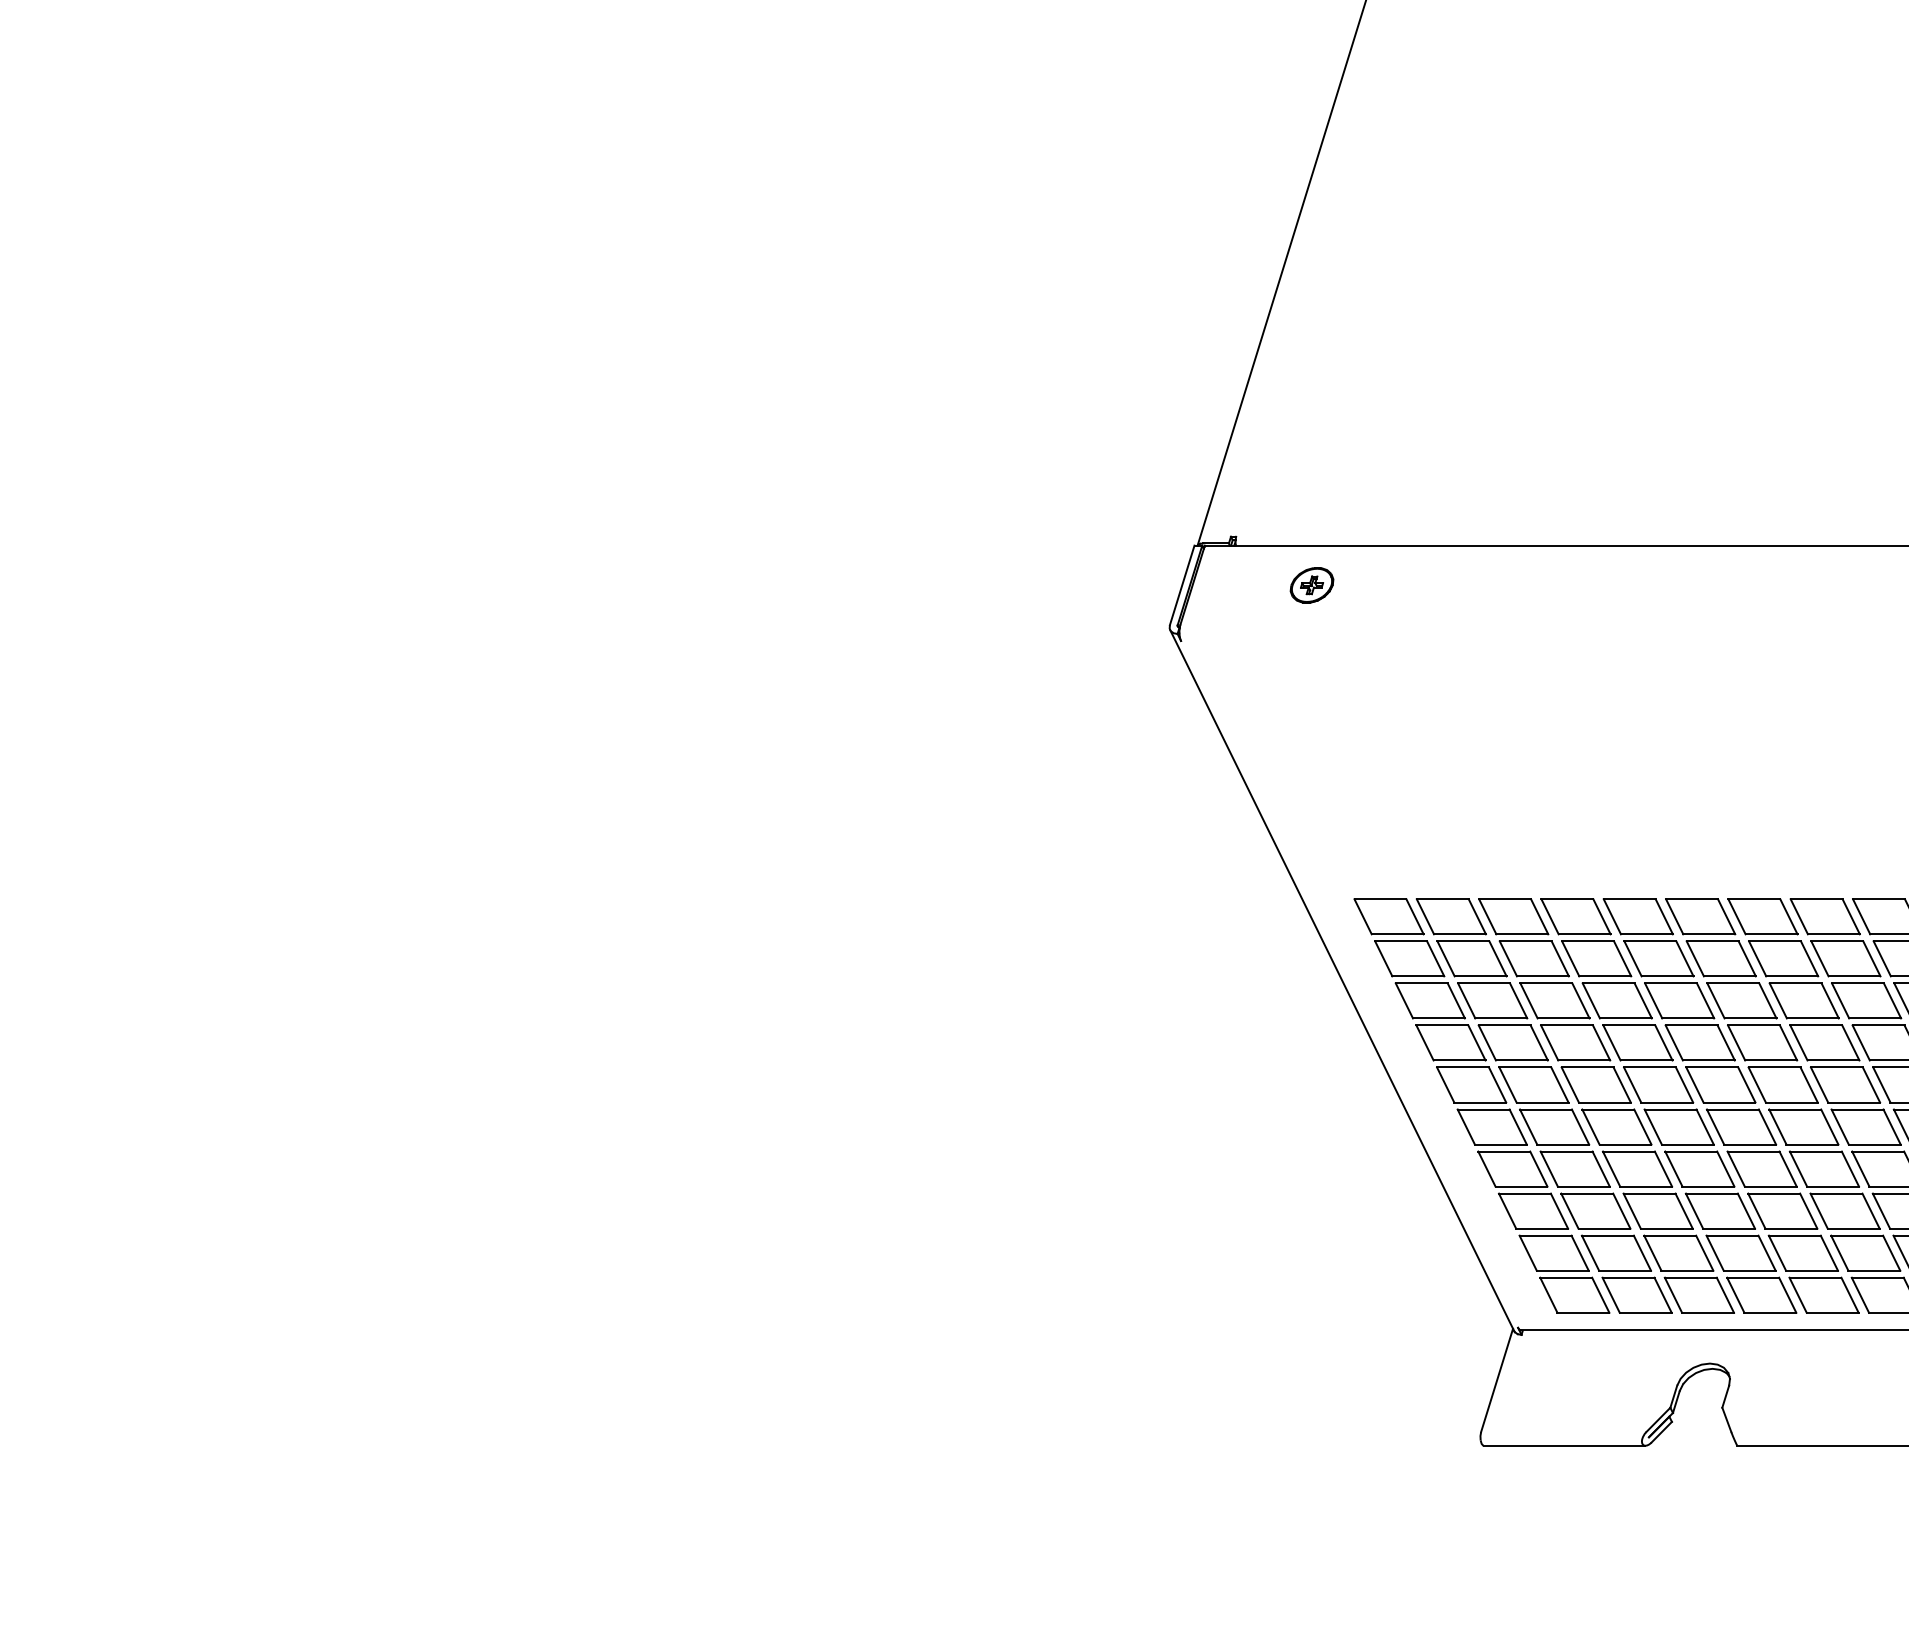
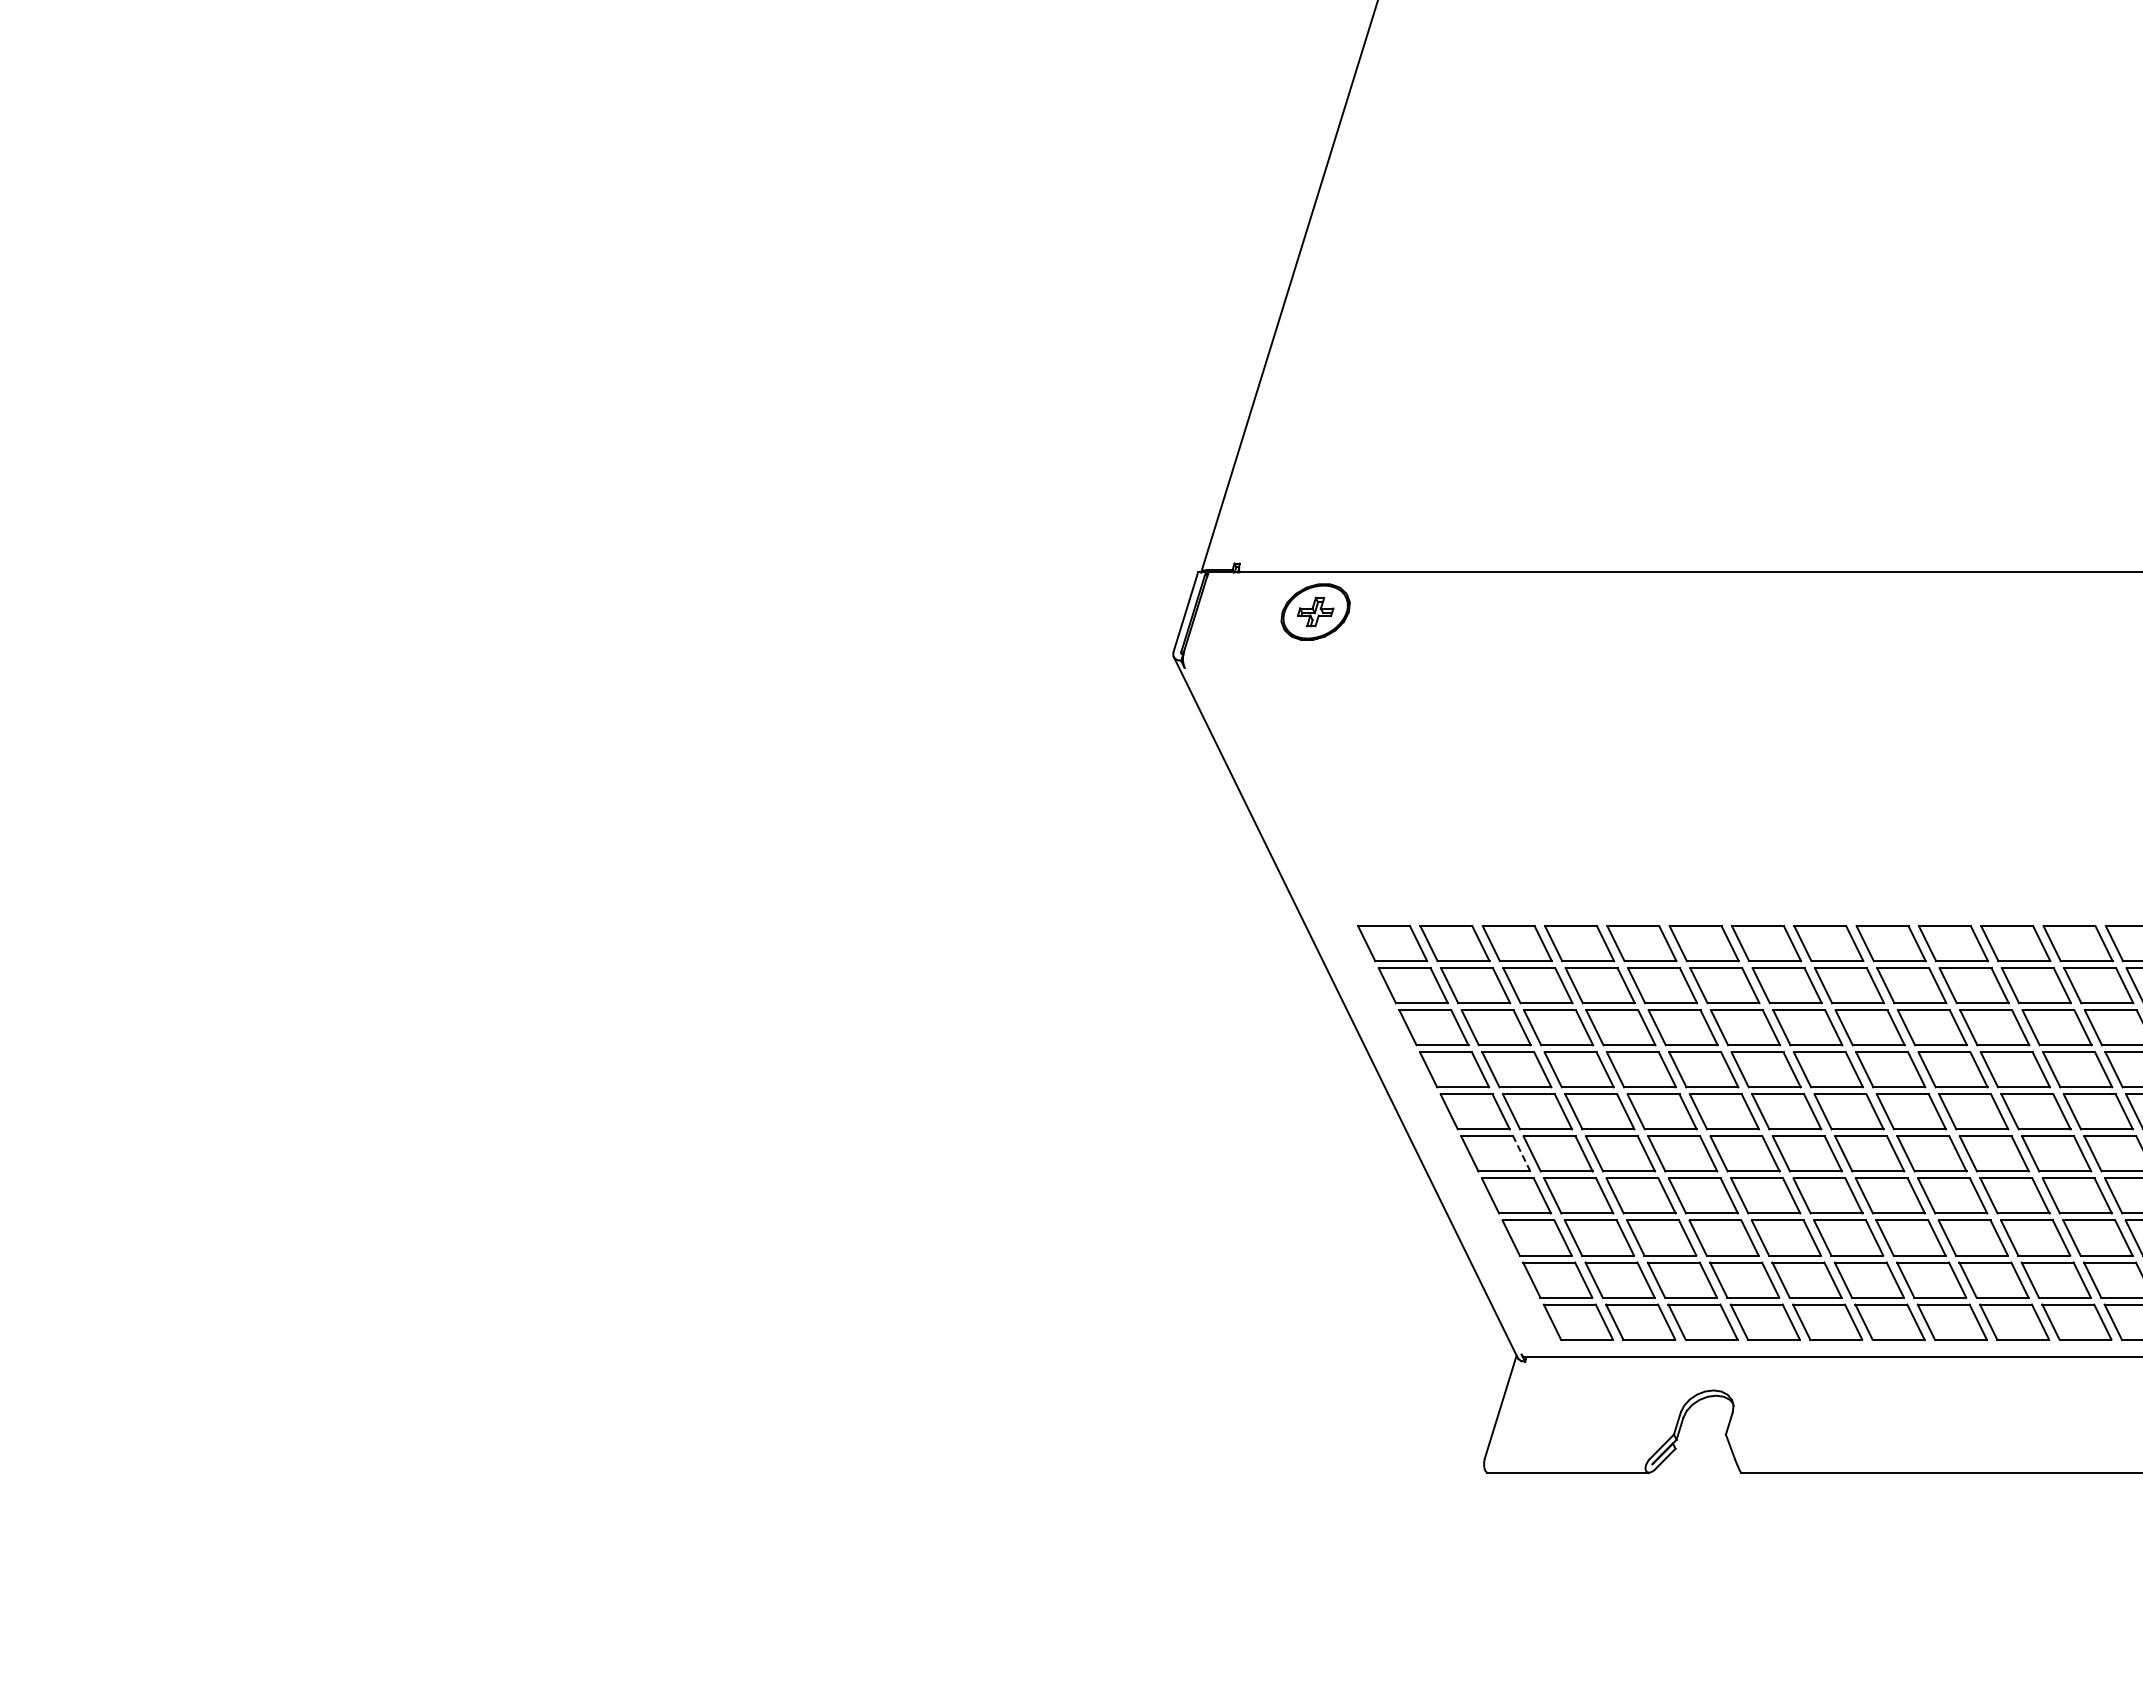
part: (1311, 585) -> (1315, 612), size x1.6
line: (1517, 1126) -> (1521, 1153), solid -> dashed

